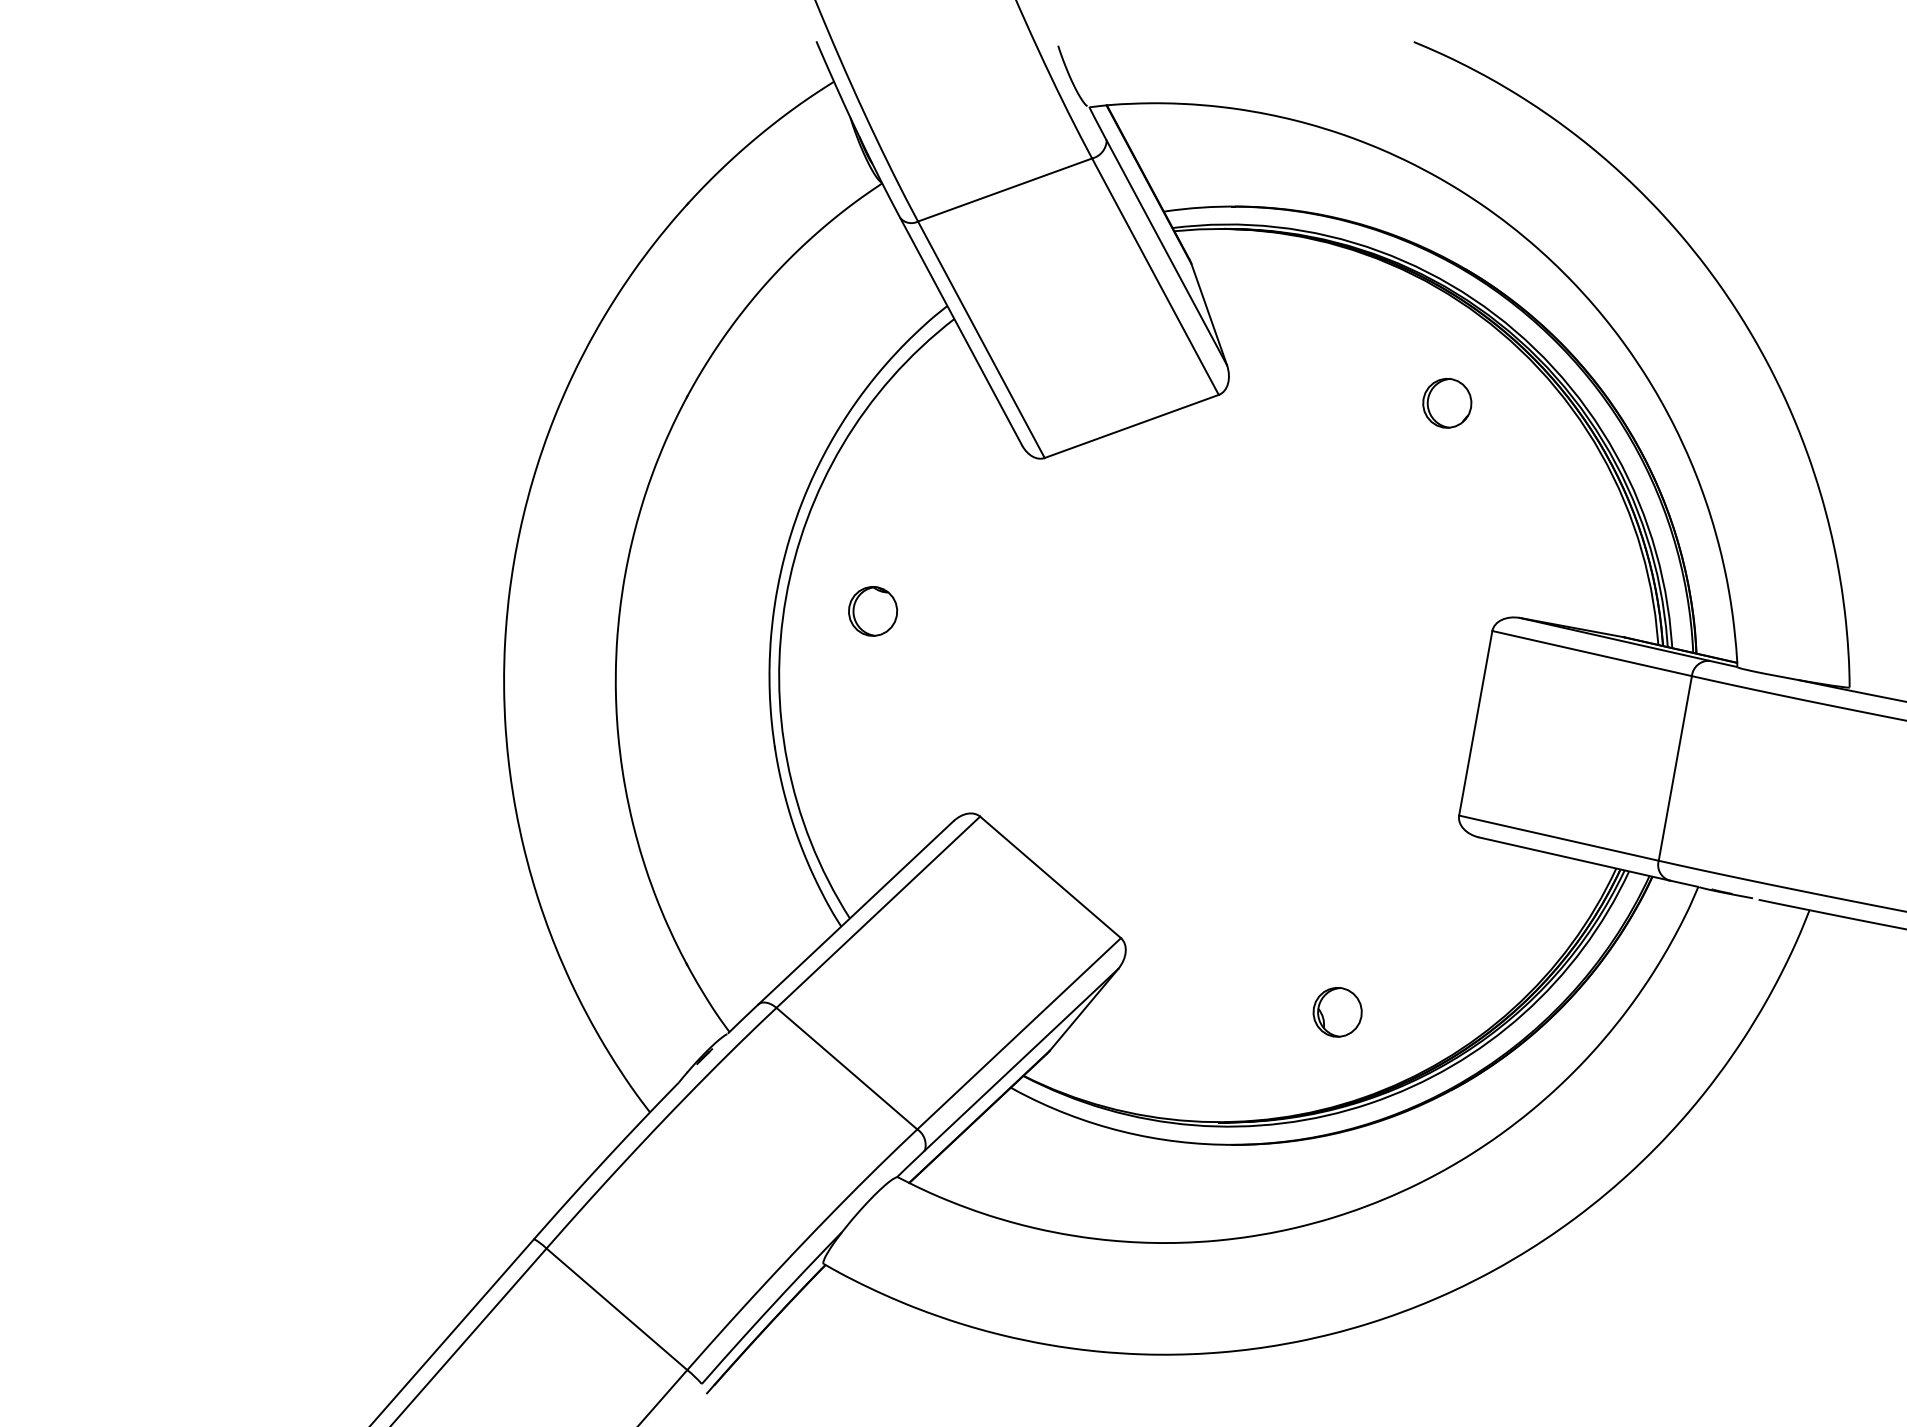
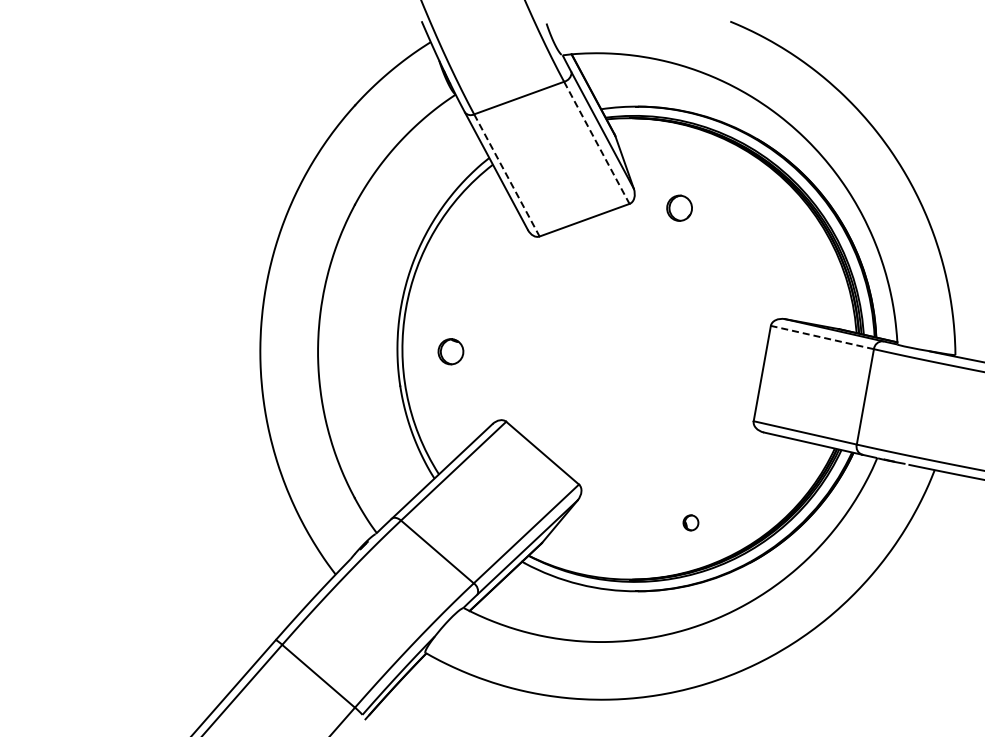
line: (1156, 277) -> (597, 143), solid -> dashed
line: (982, 339) -> (507, 175), solid -> dashed
part: (1447, 401) -> (679, 207), moved
part: (872, 610) -> (450, 351), moved
line: (1592, 653) -> (822, 337), solid -> dashed
part: (1336, 1011) -> (690, 522), size x0.6

